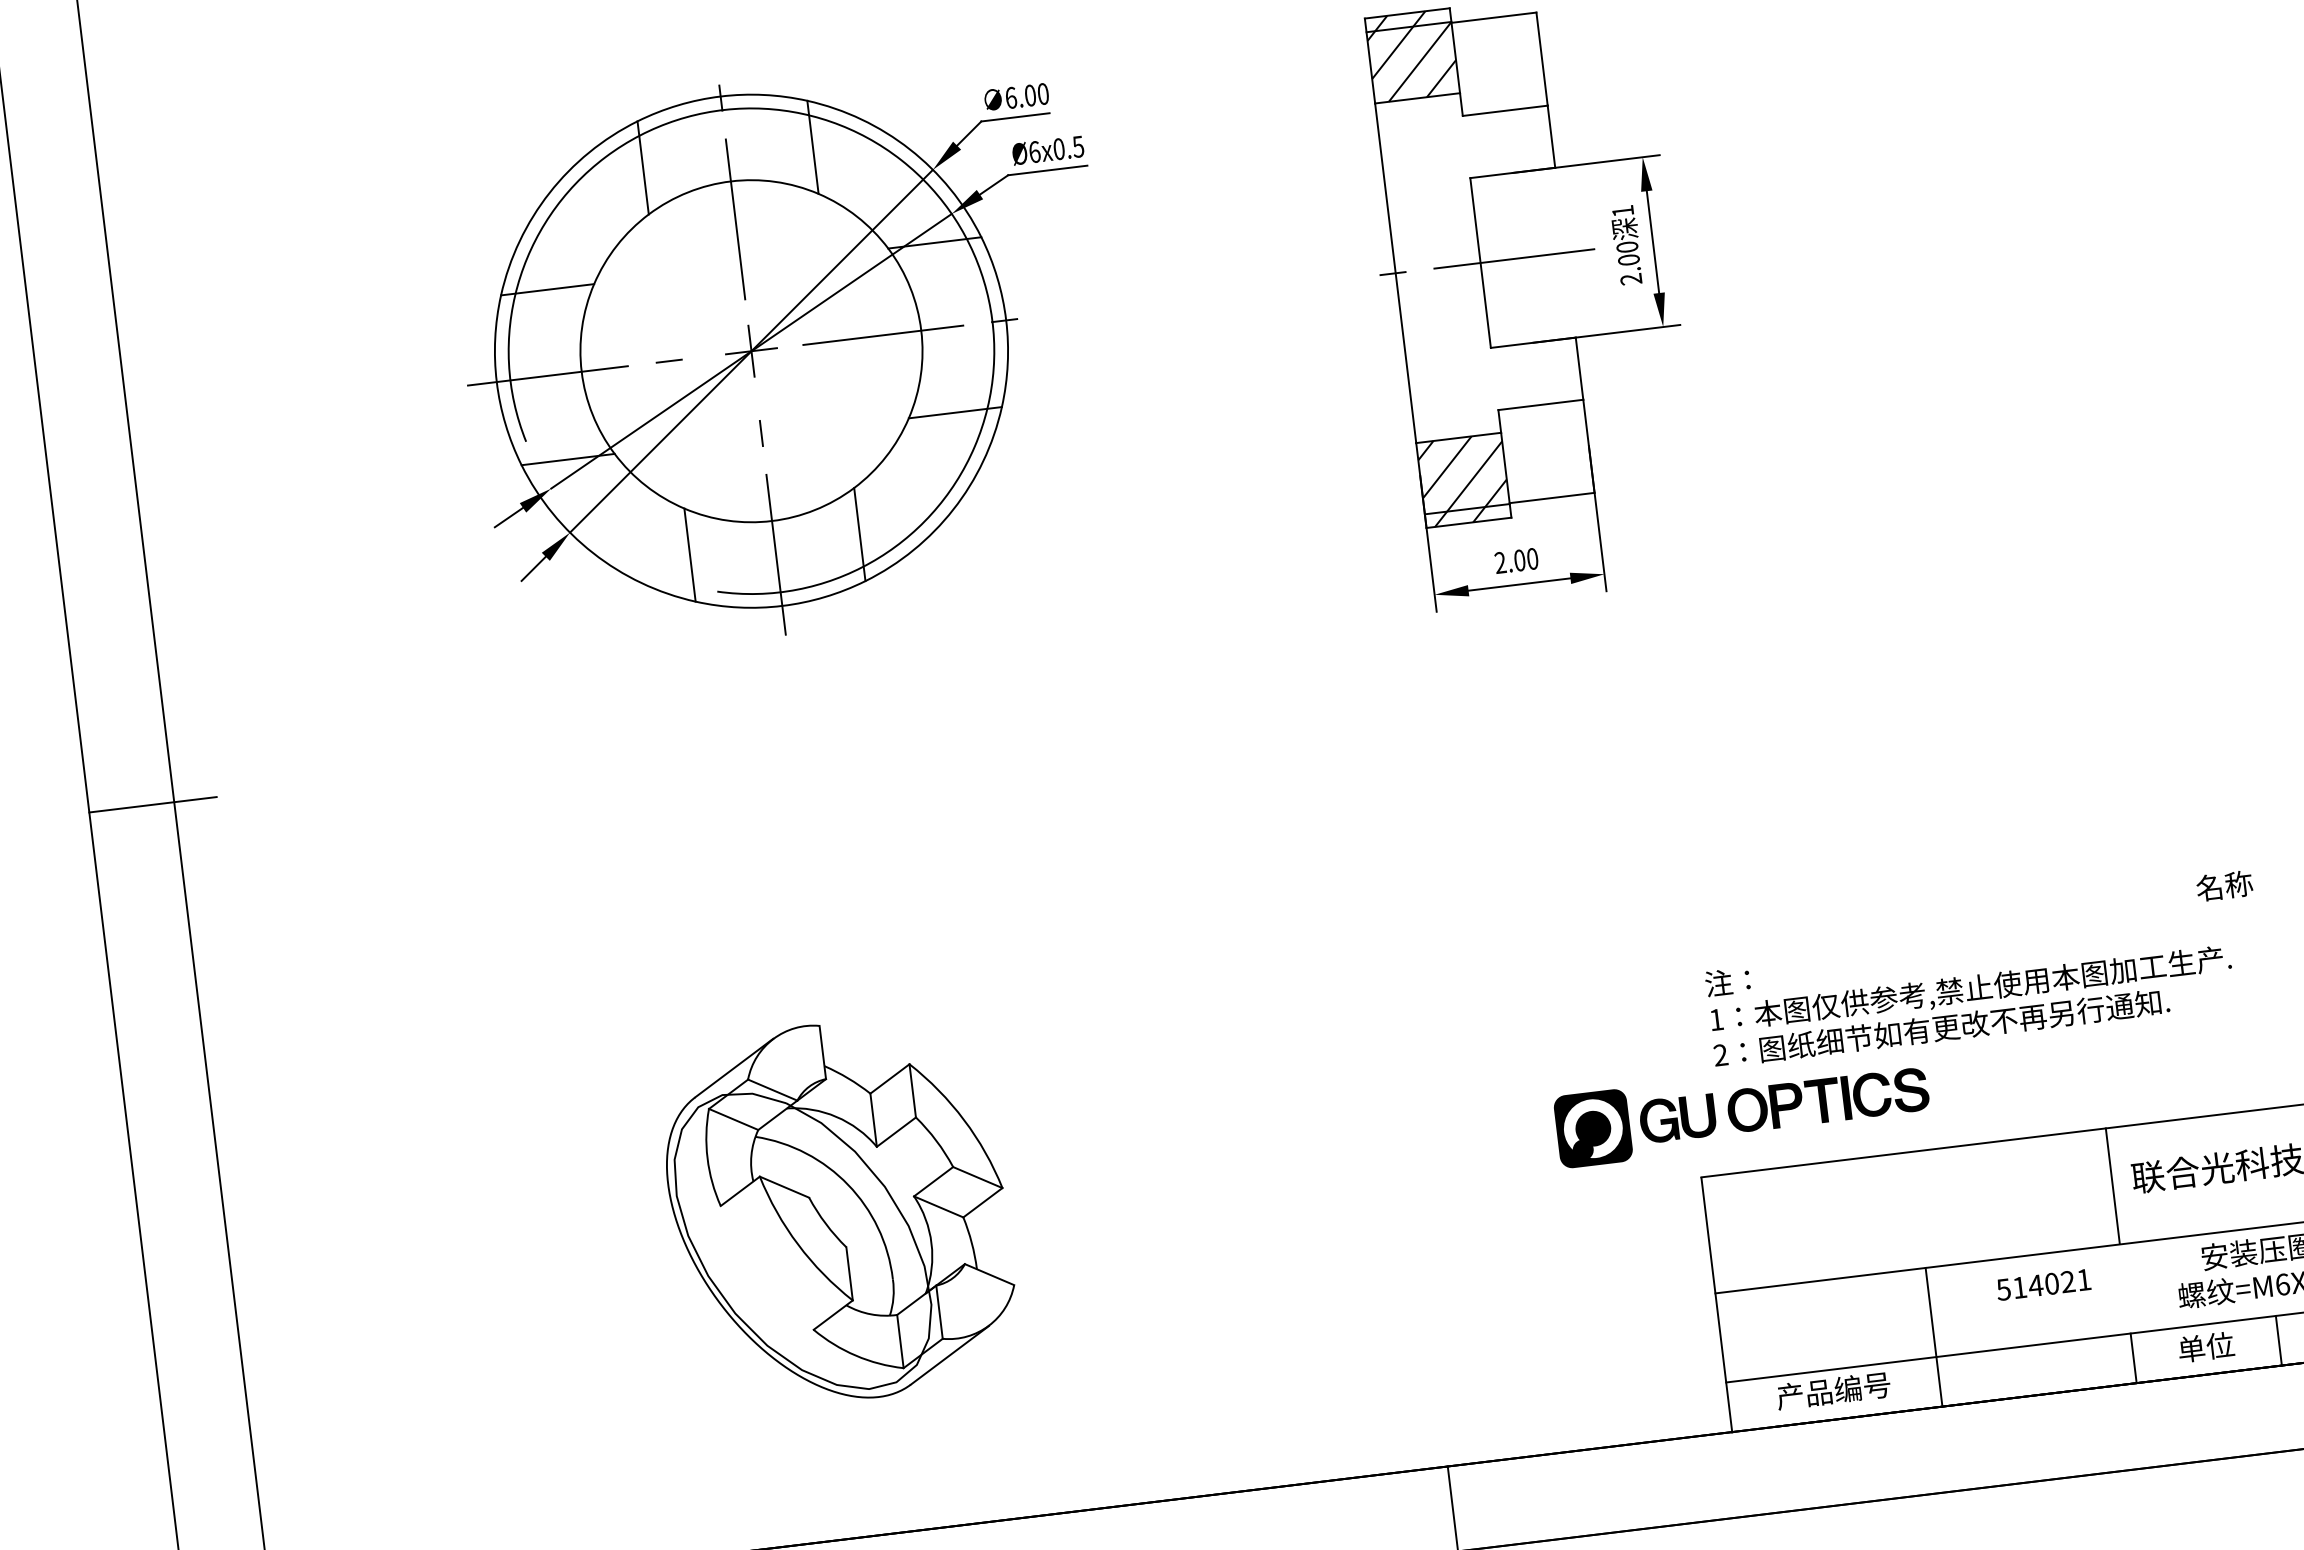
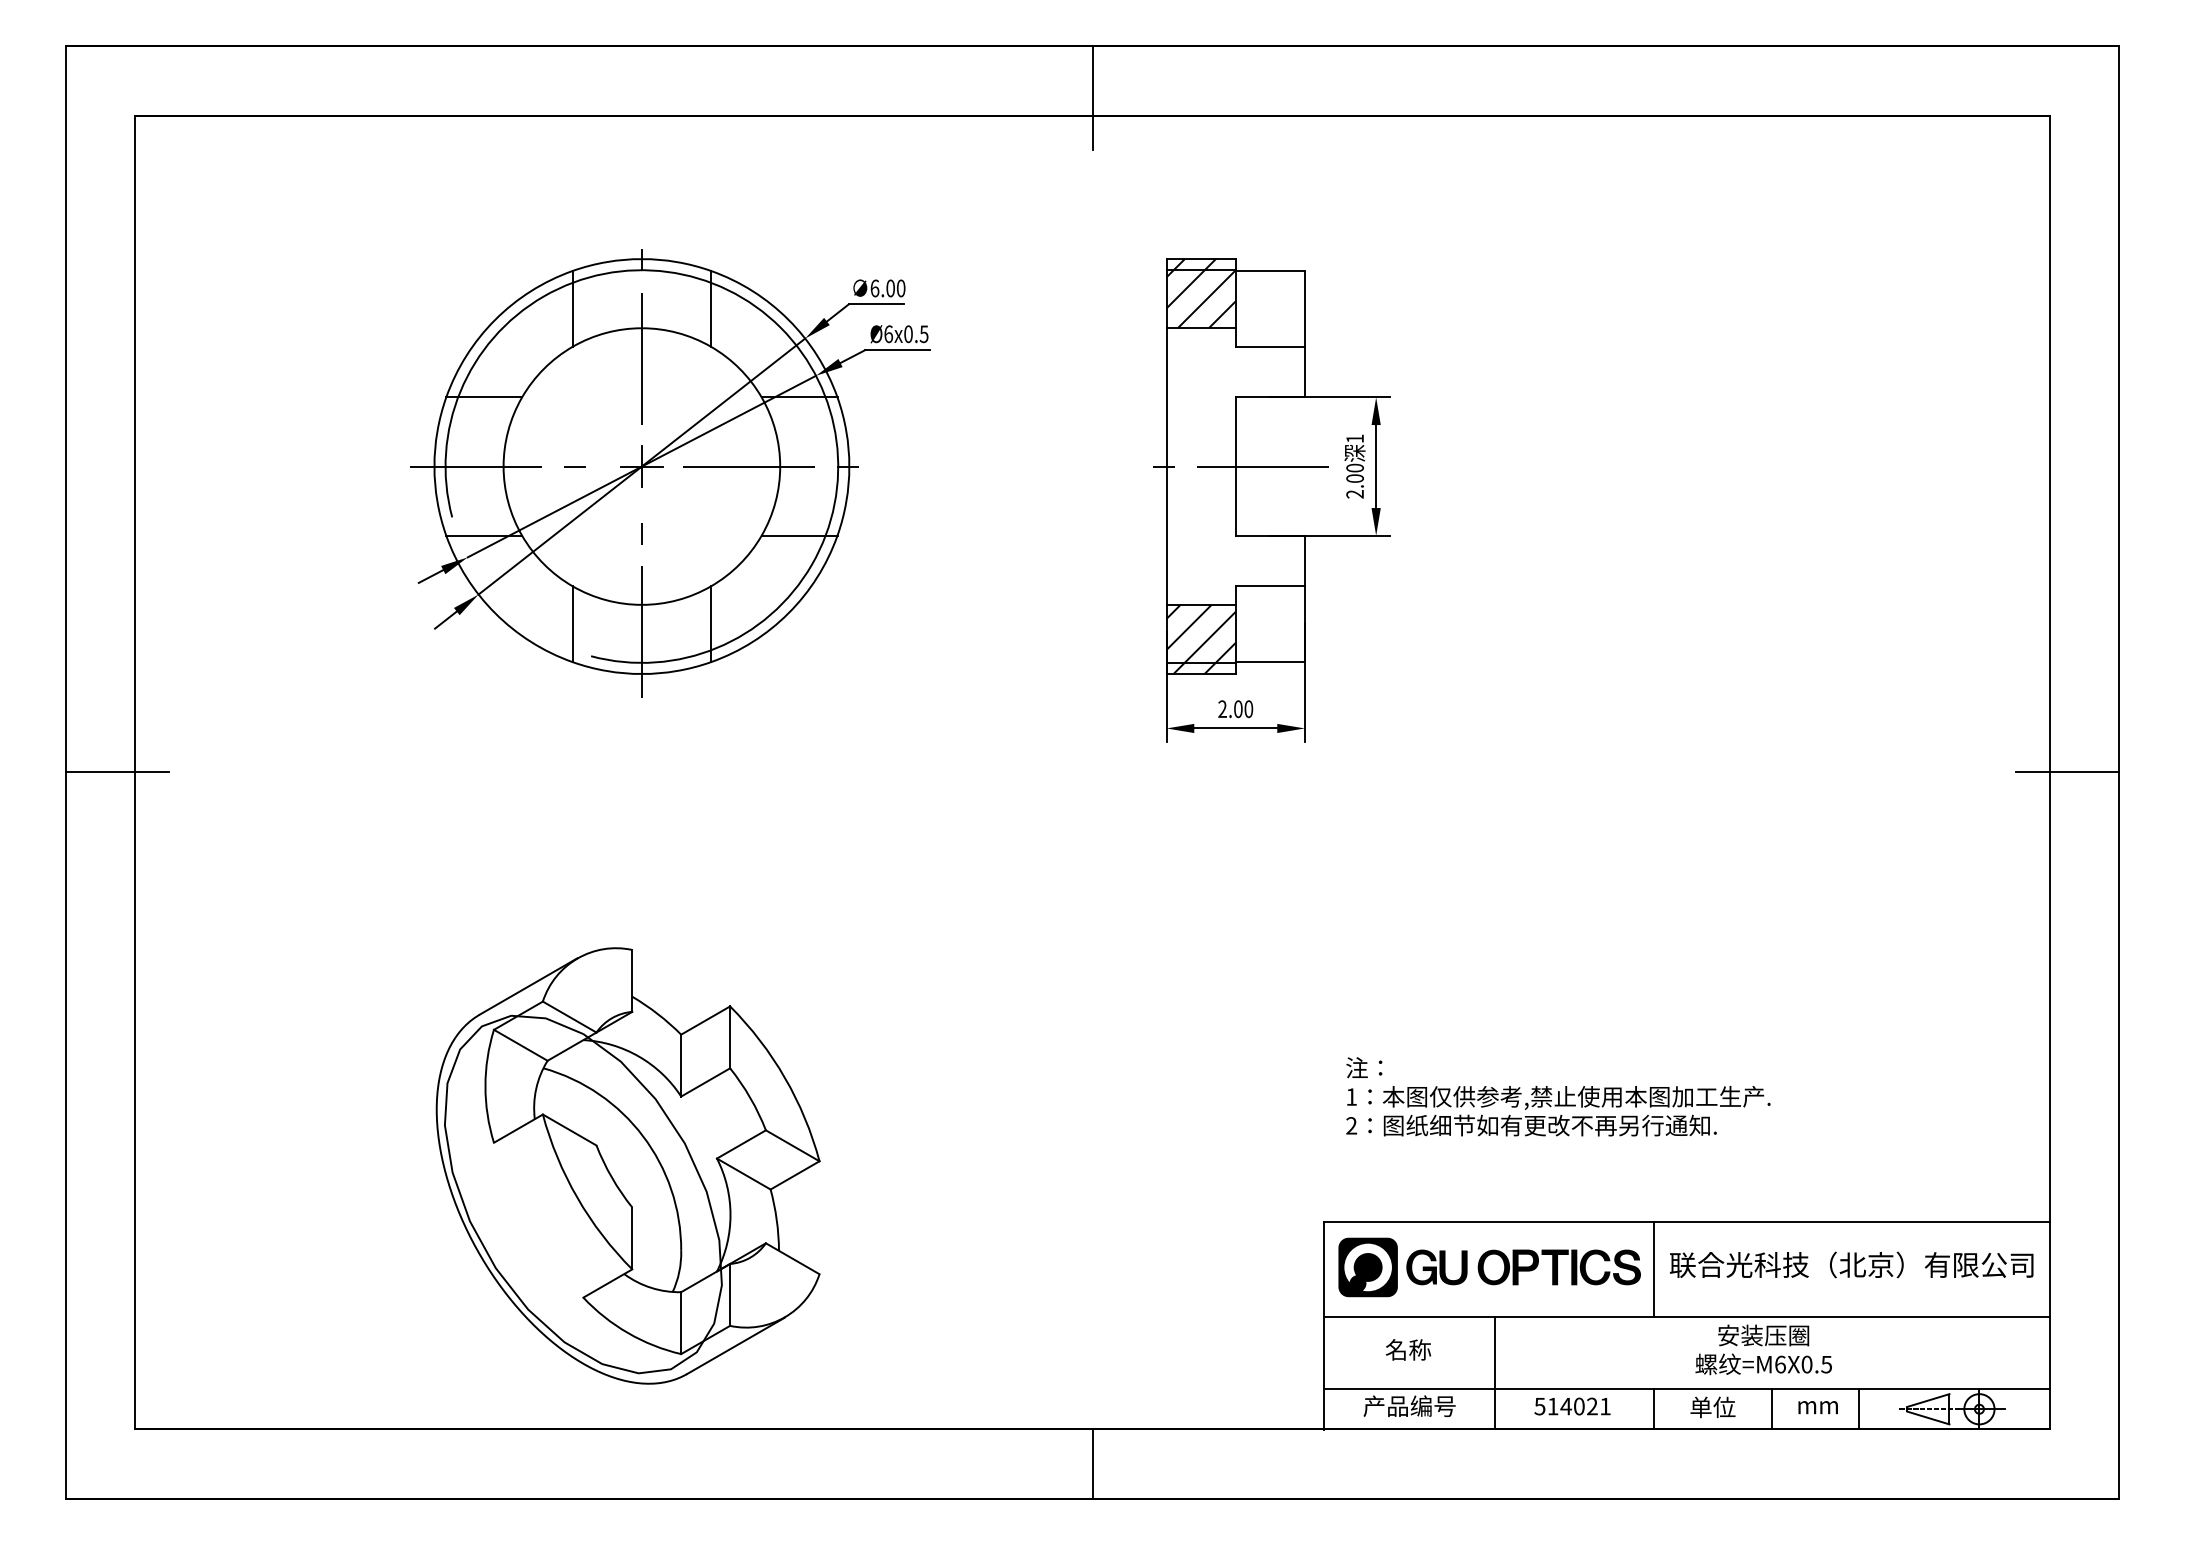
text: (2223, 885) -> (1407, 1349), moved
part: (1742, 1110) -> (1489, 1267), moved
part: (837, 1211) -> (627, 1165), size x1.43
text: (2043, 1284) -> (1572, 1406), moved

